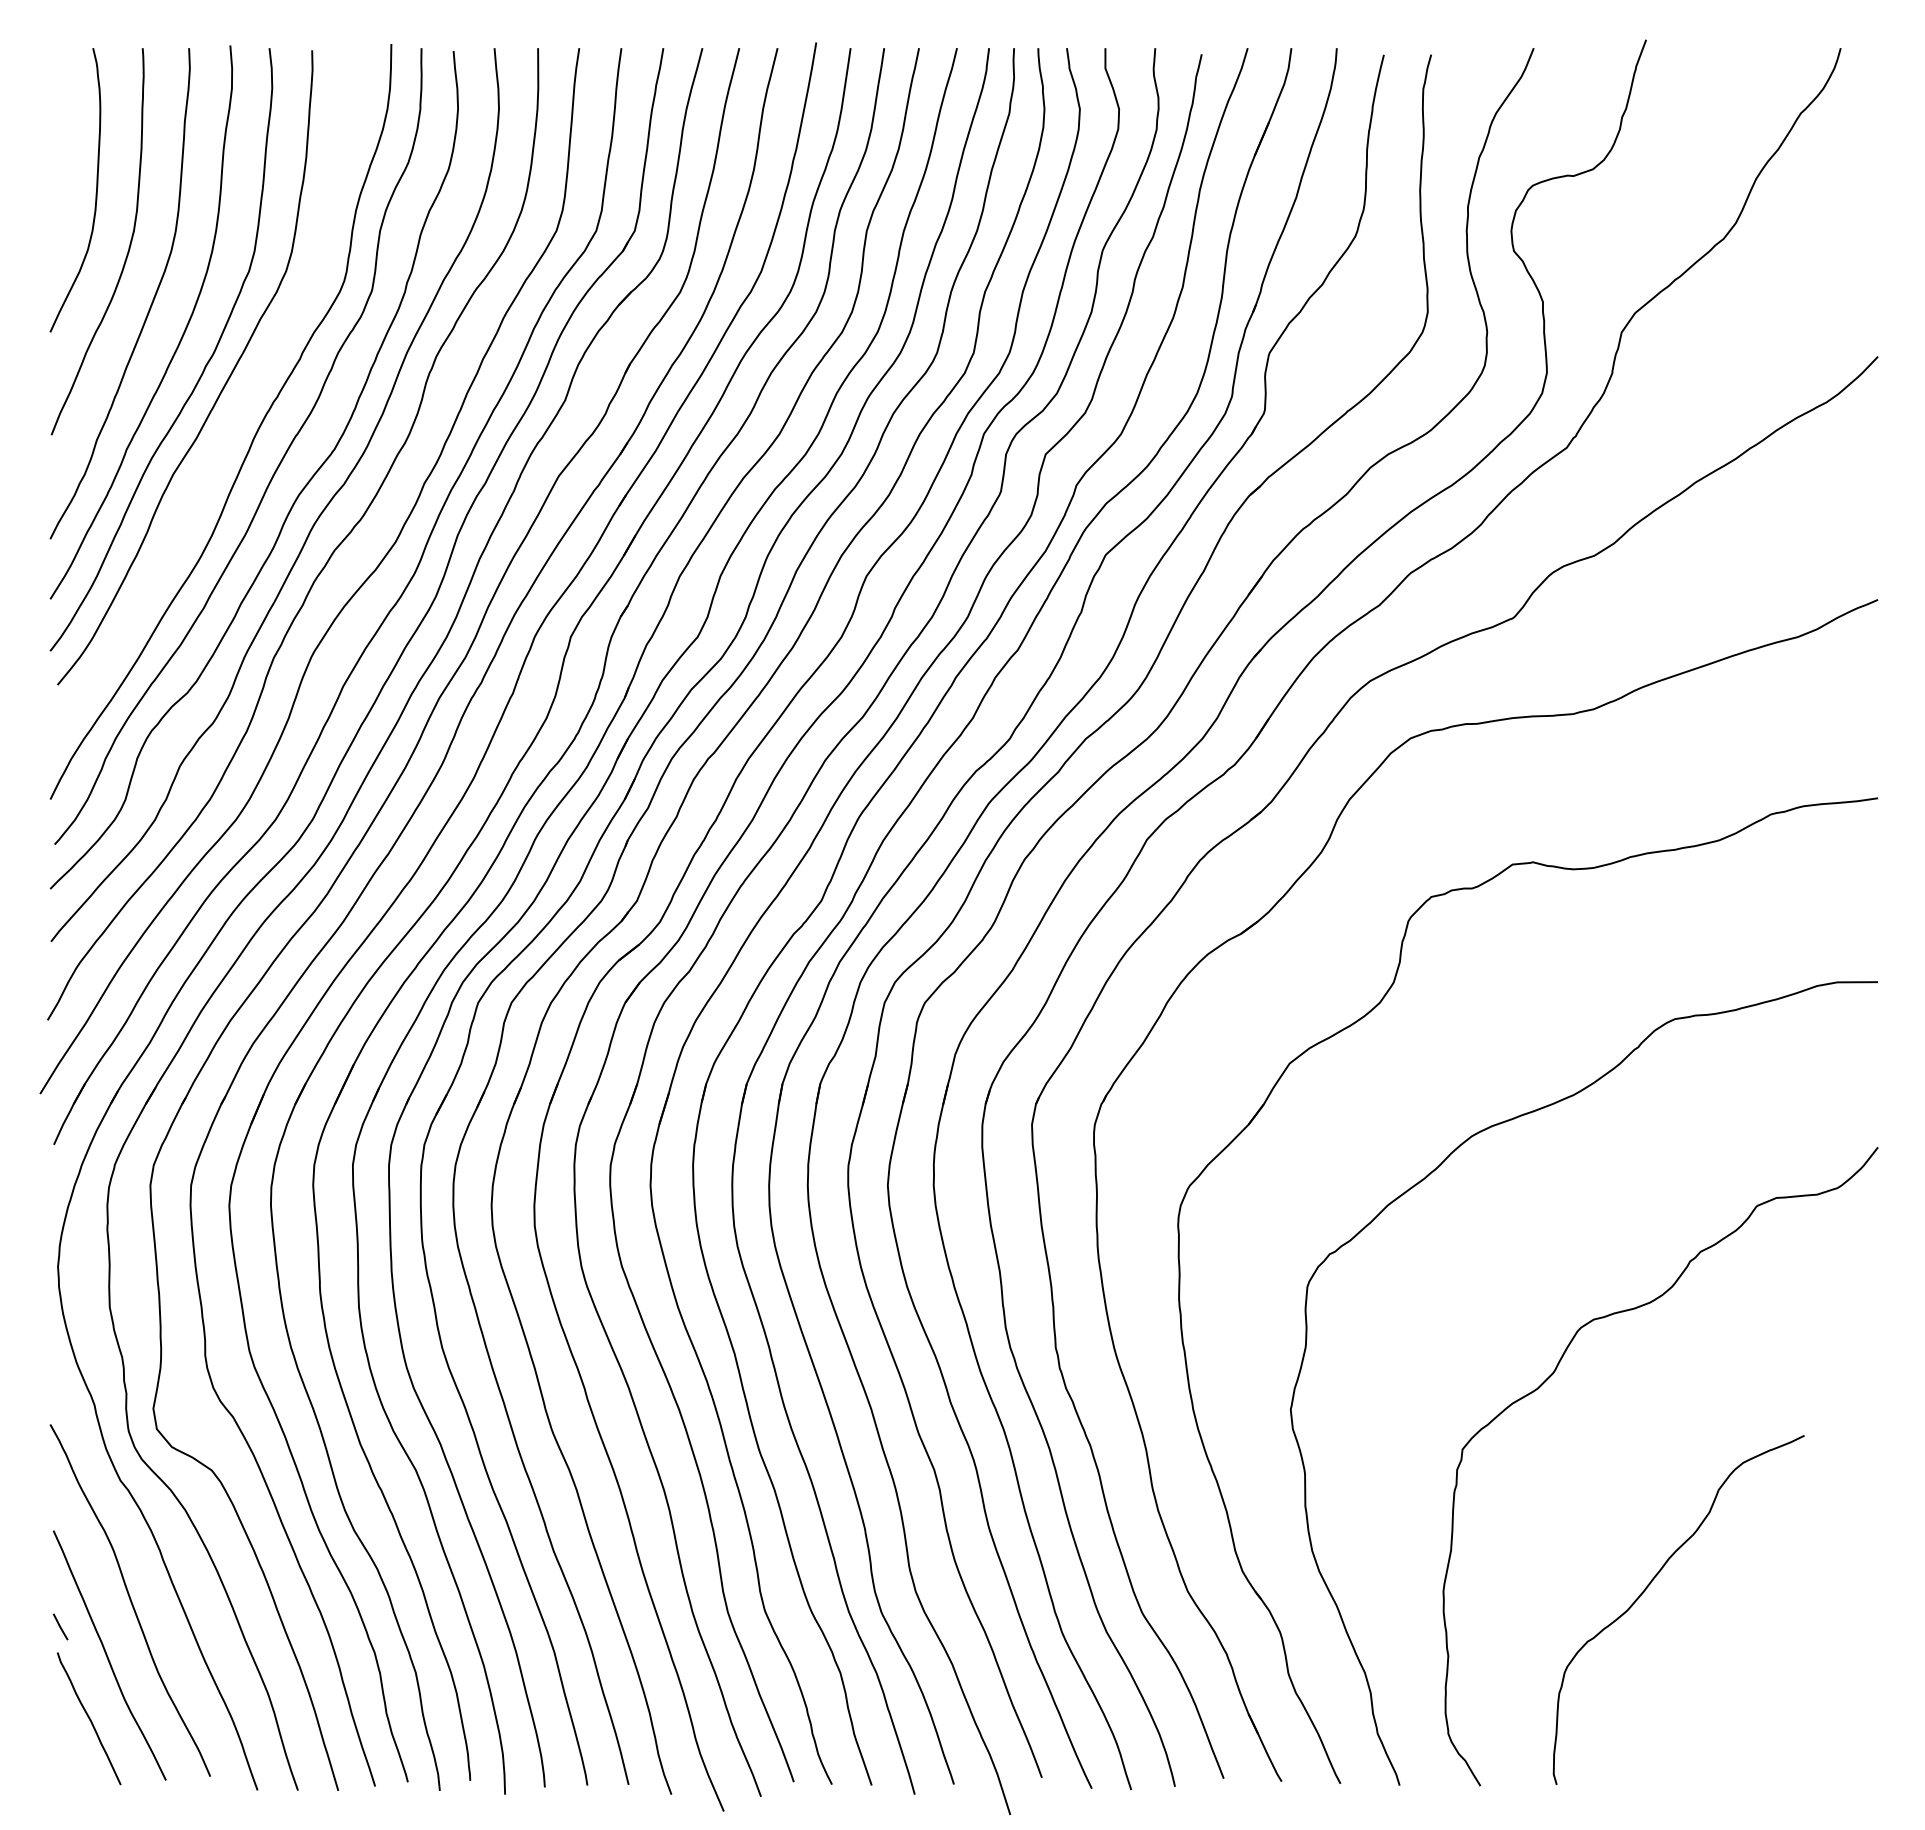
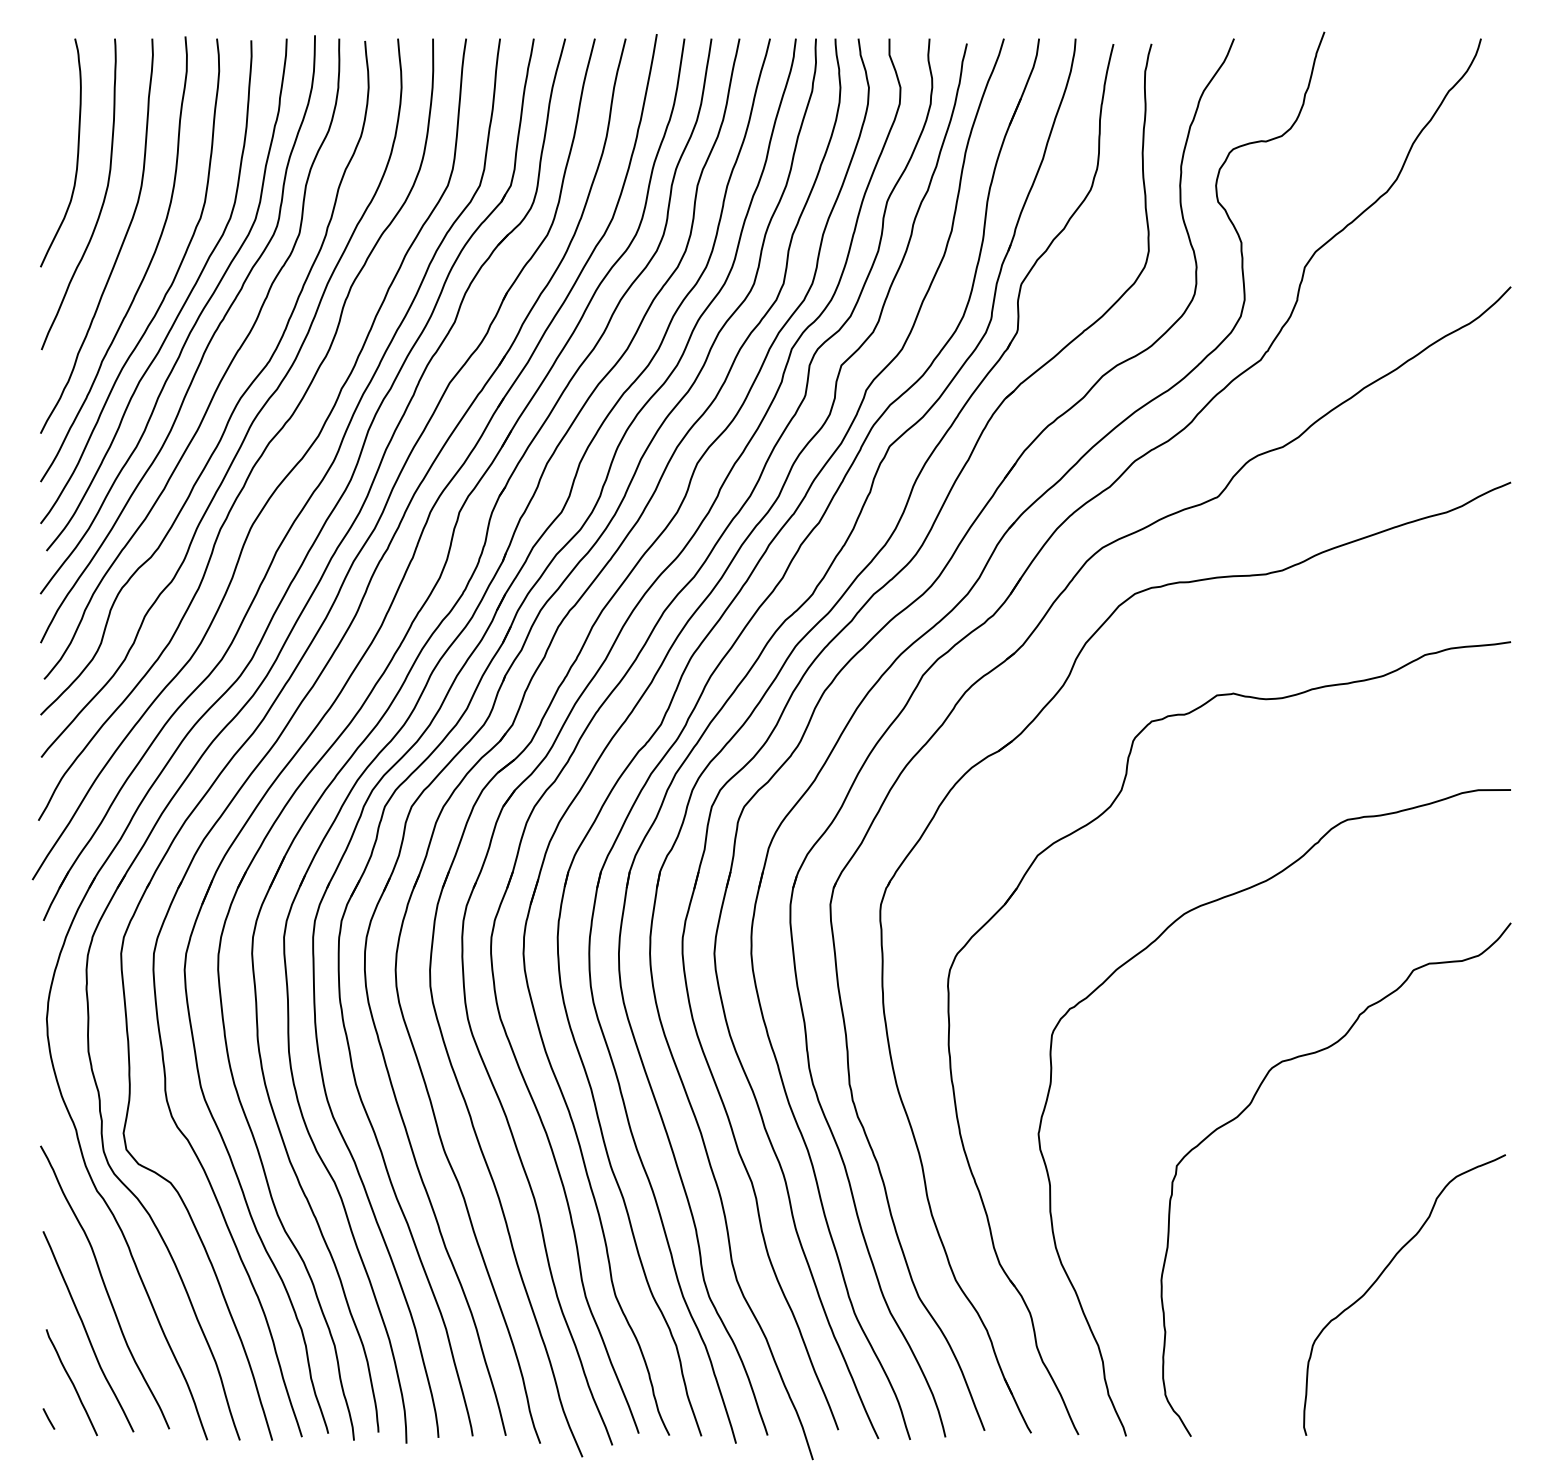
curve: (235, 412) -> (189, 331), added
curve: (1648, 1587) -> (1380, 1277), moved
line: (60, 1626) -> (48, 1418), moved

